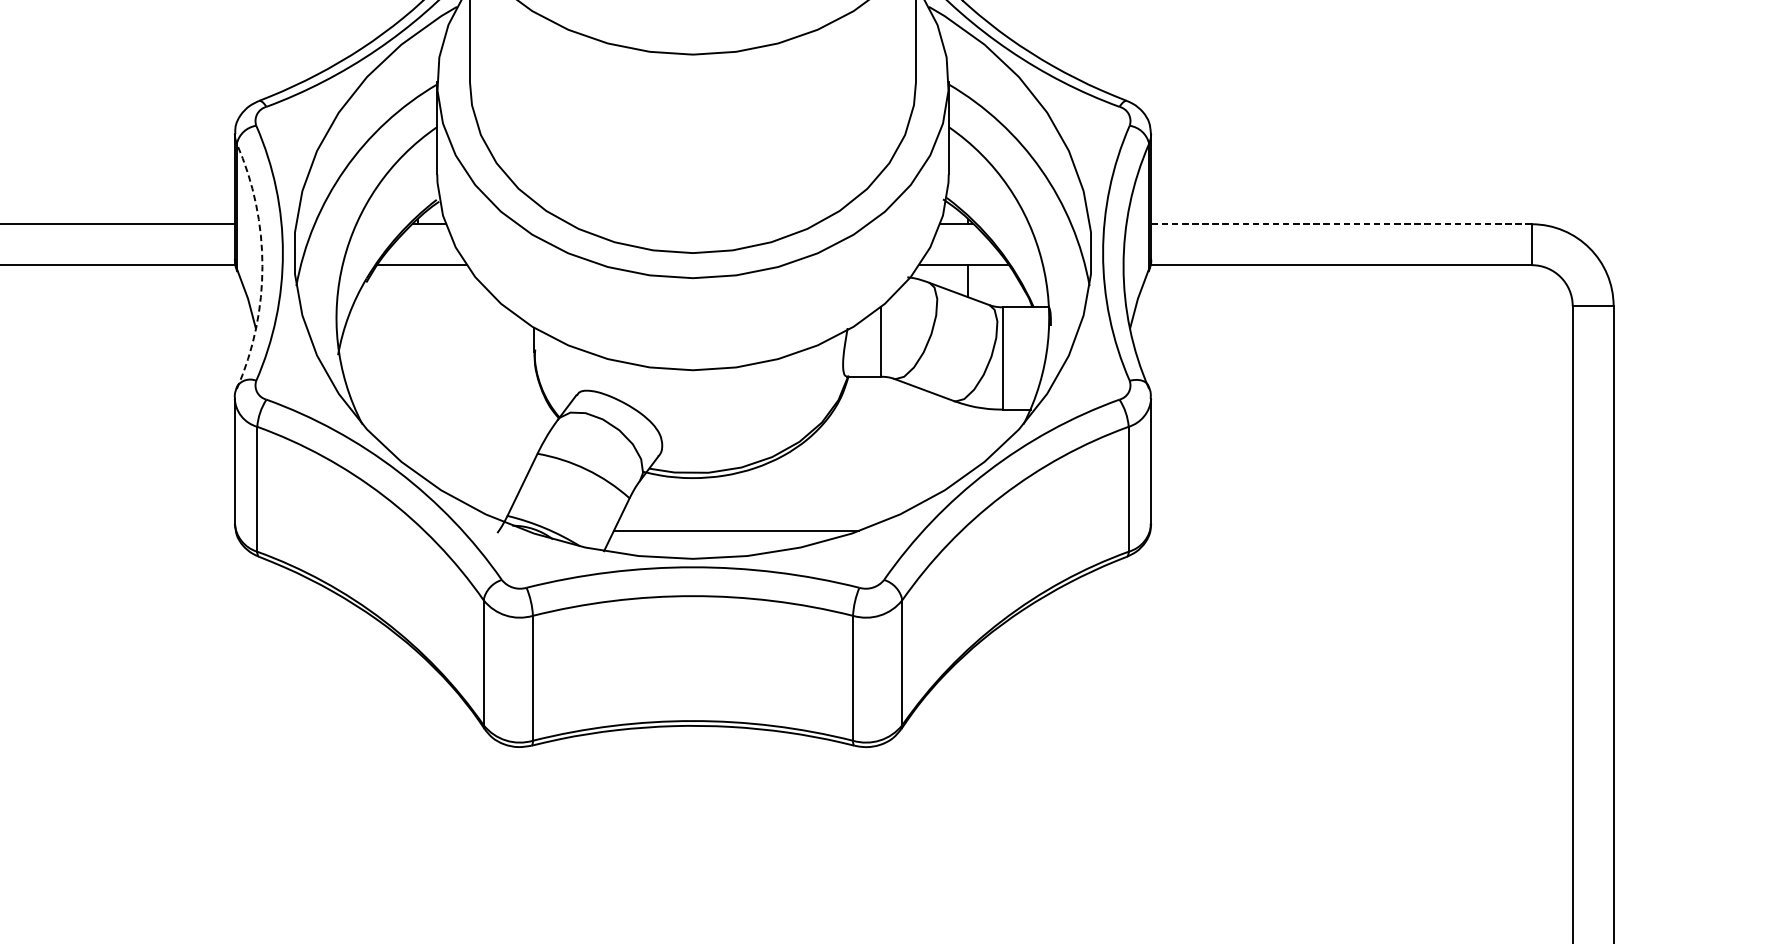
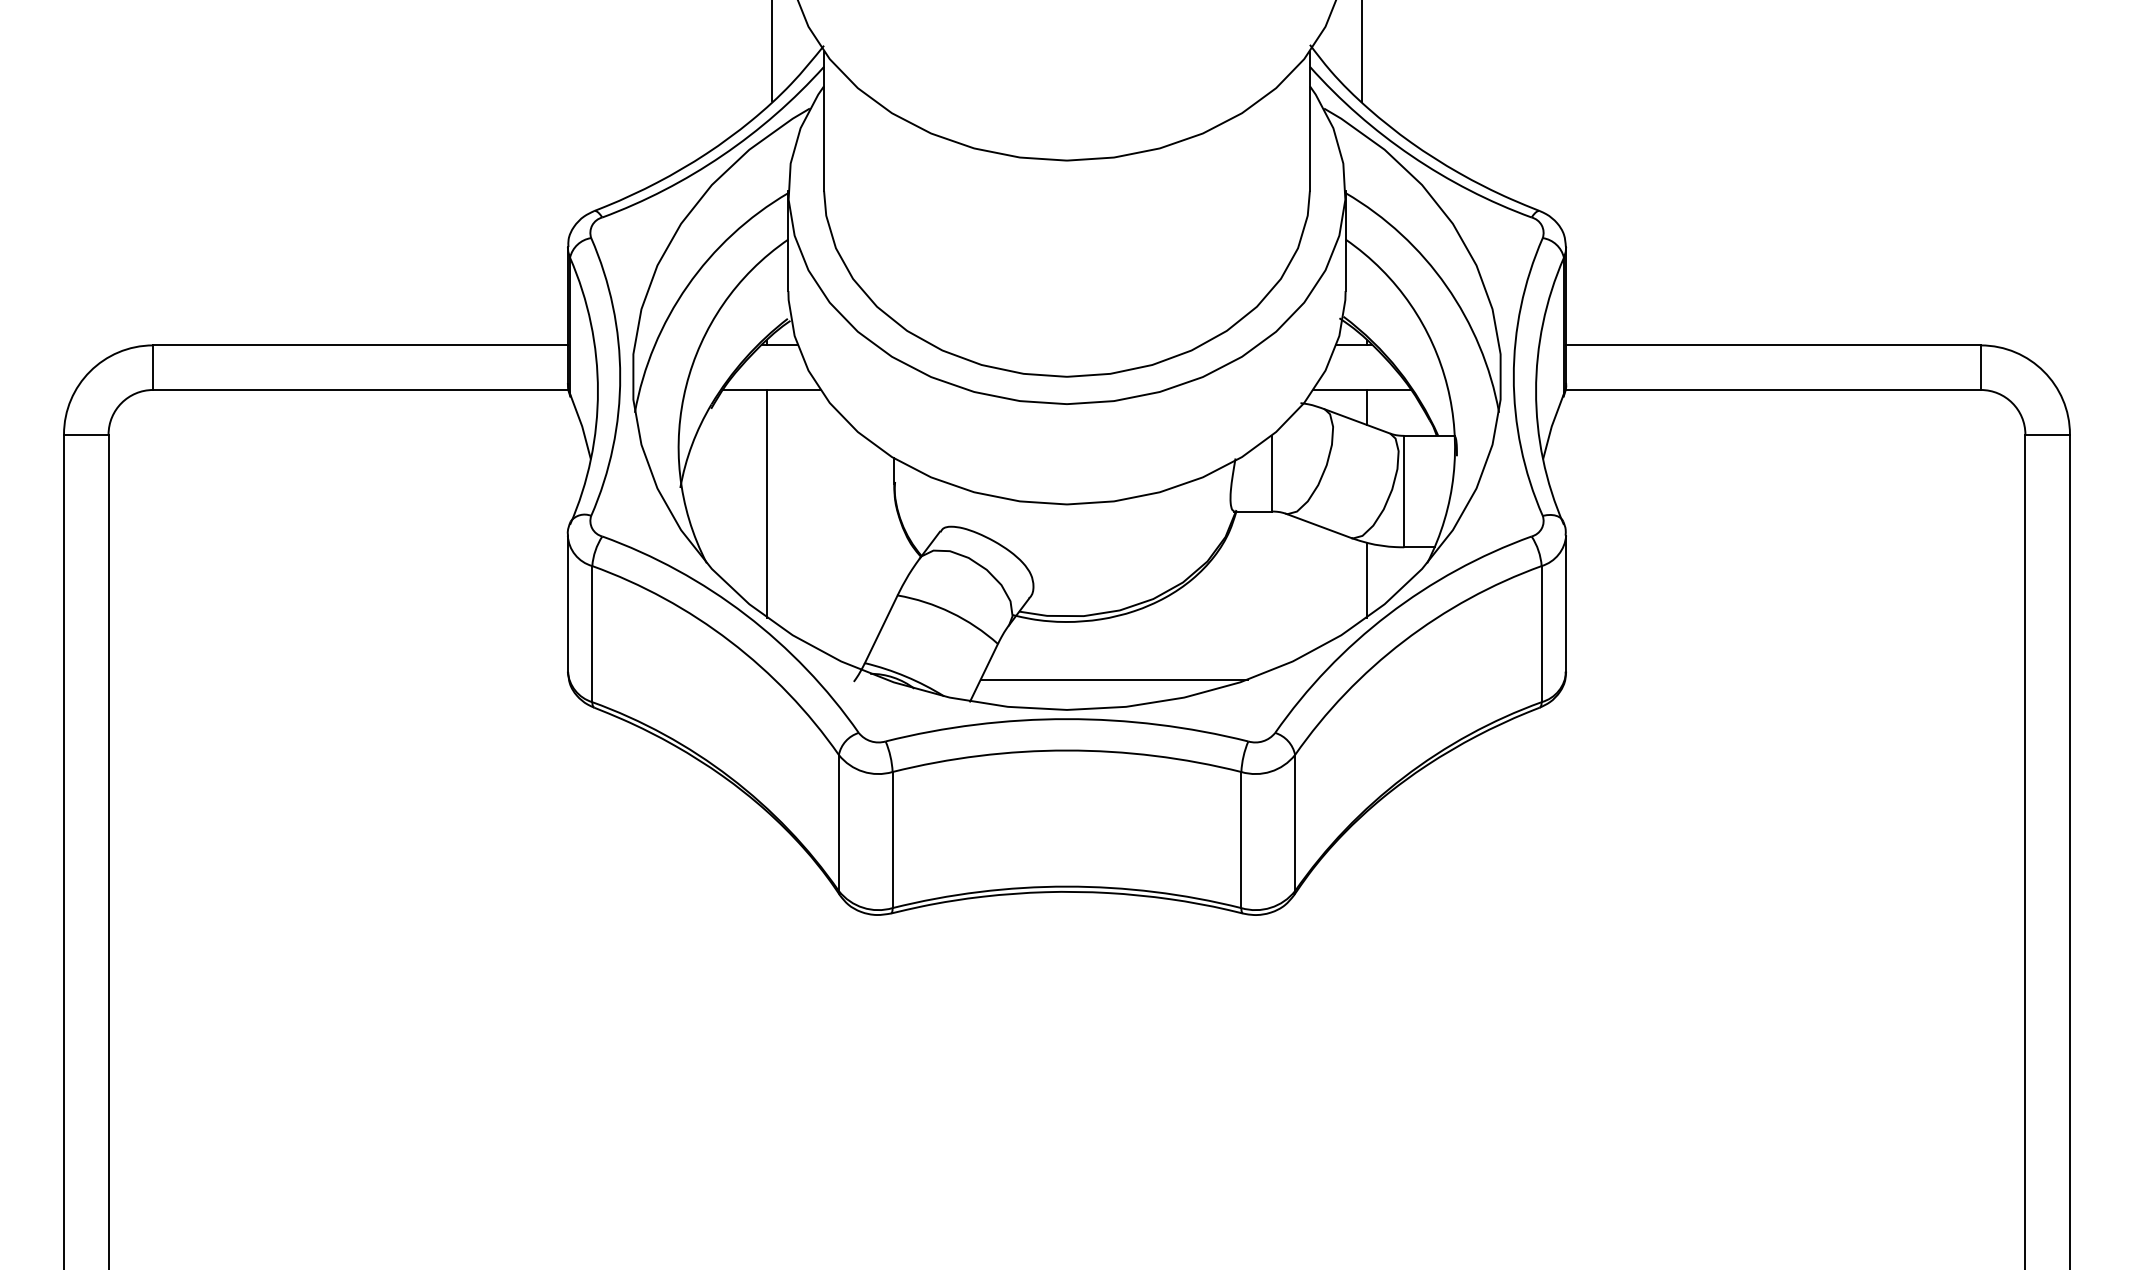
line: (1341, 224) -> (1773, 345), dashed -> solid
arc: (262, 266) -> (597, 391), dashed -> solid
line: (418, 369) -> (767, 503), added
line: (967, 440) -> (1366, 580), added

